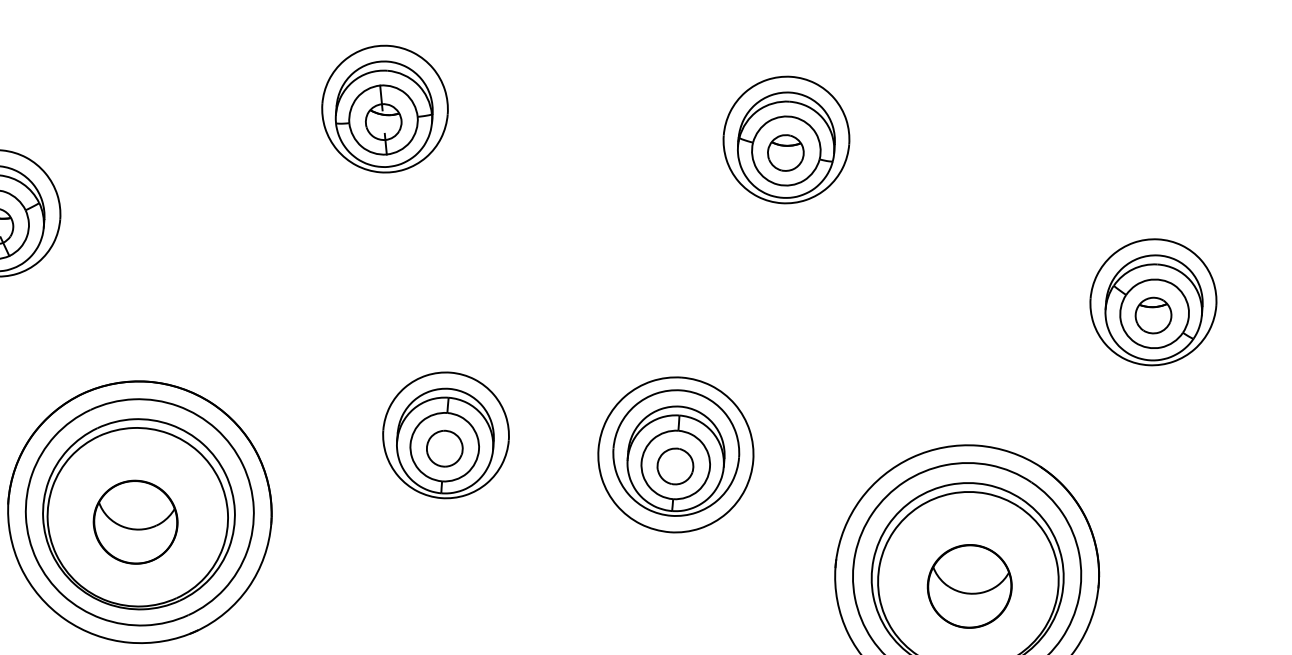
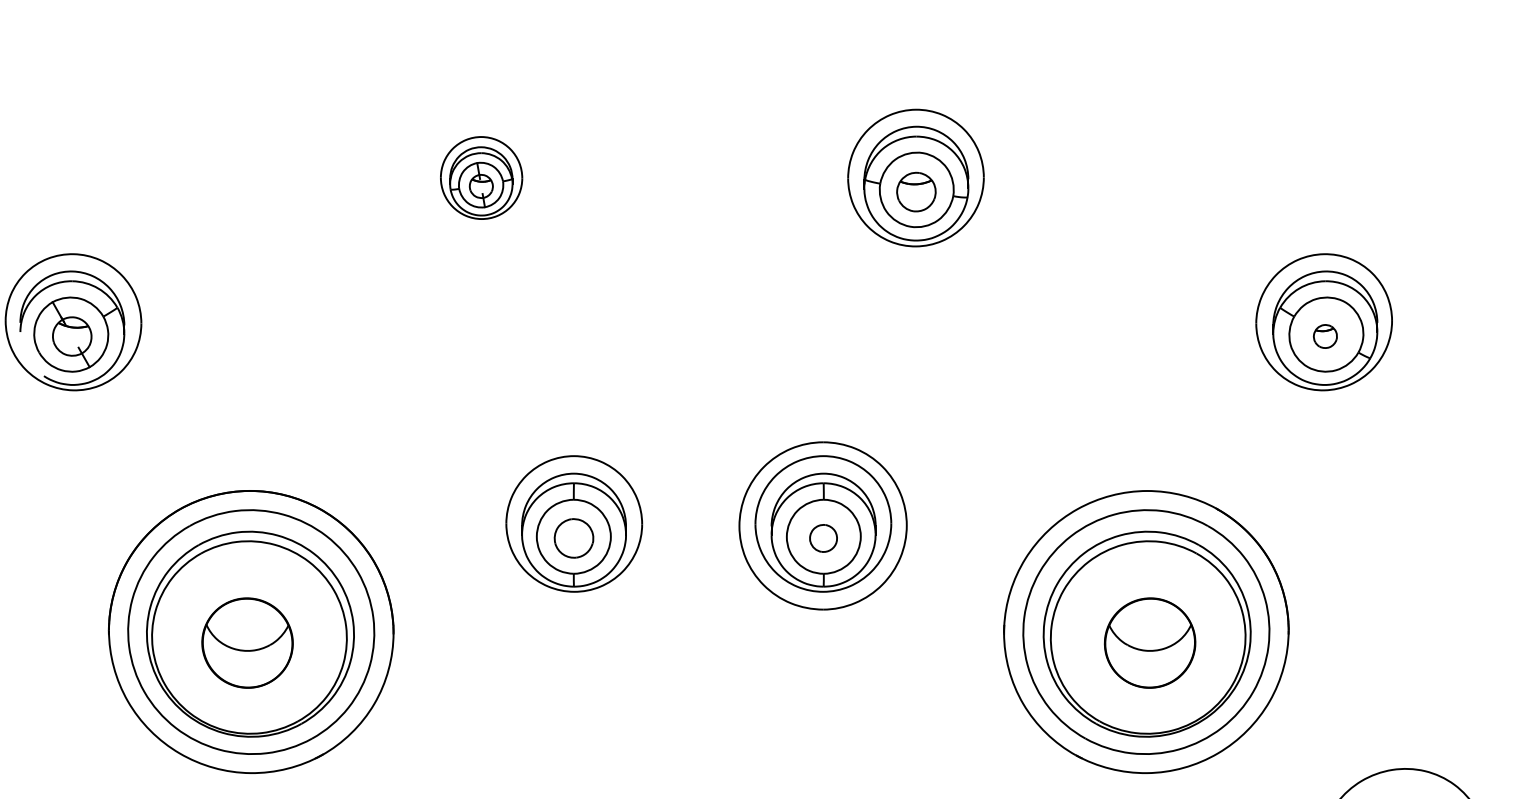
part: (384, 108) -> (481, 177), size x0.6
part: (1153, 315) -> (1325, 336), size x0.6
part: (675, 466) -> (823, 538), size x0.7

